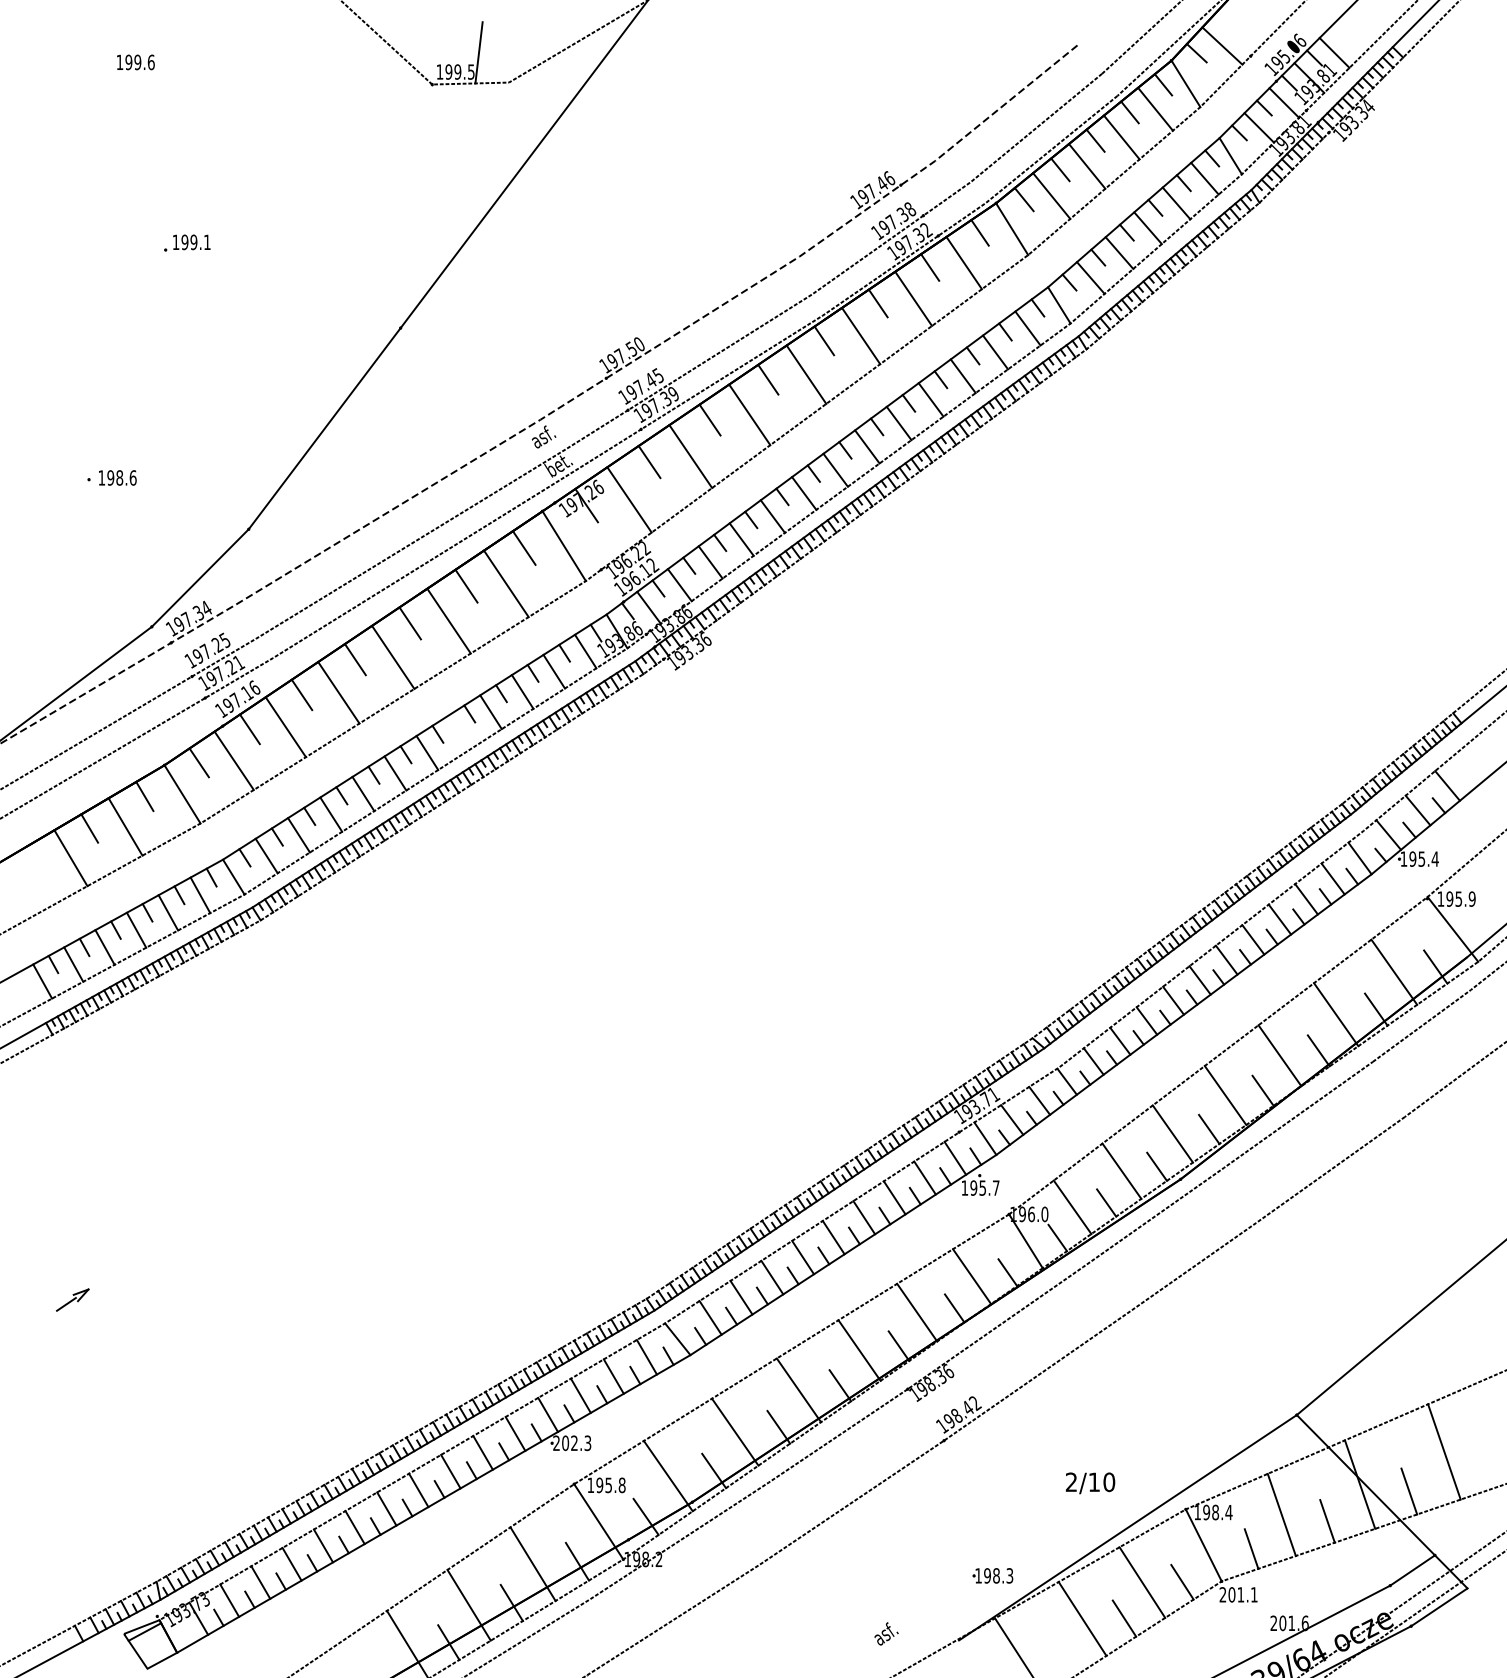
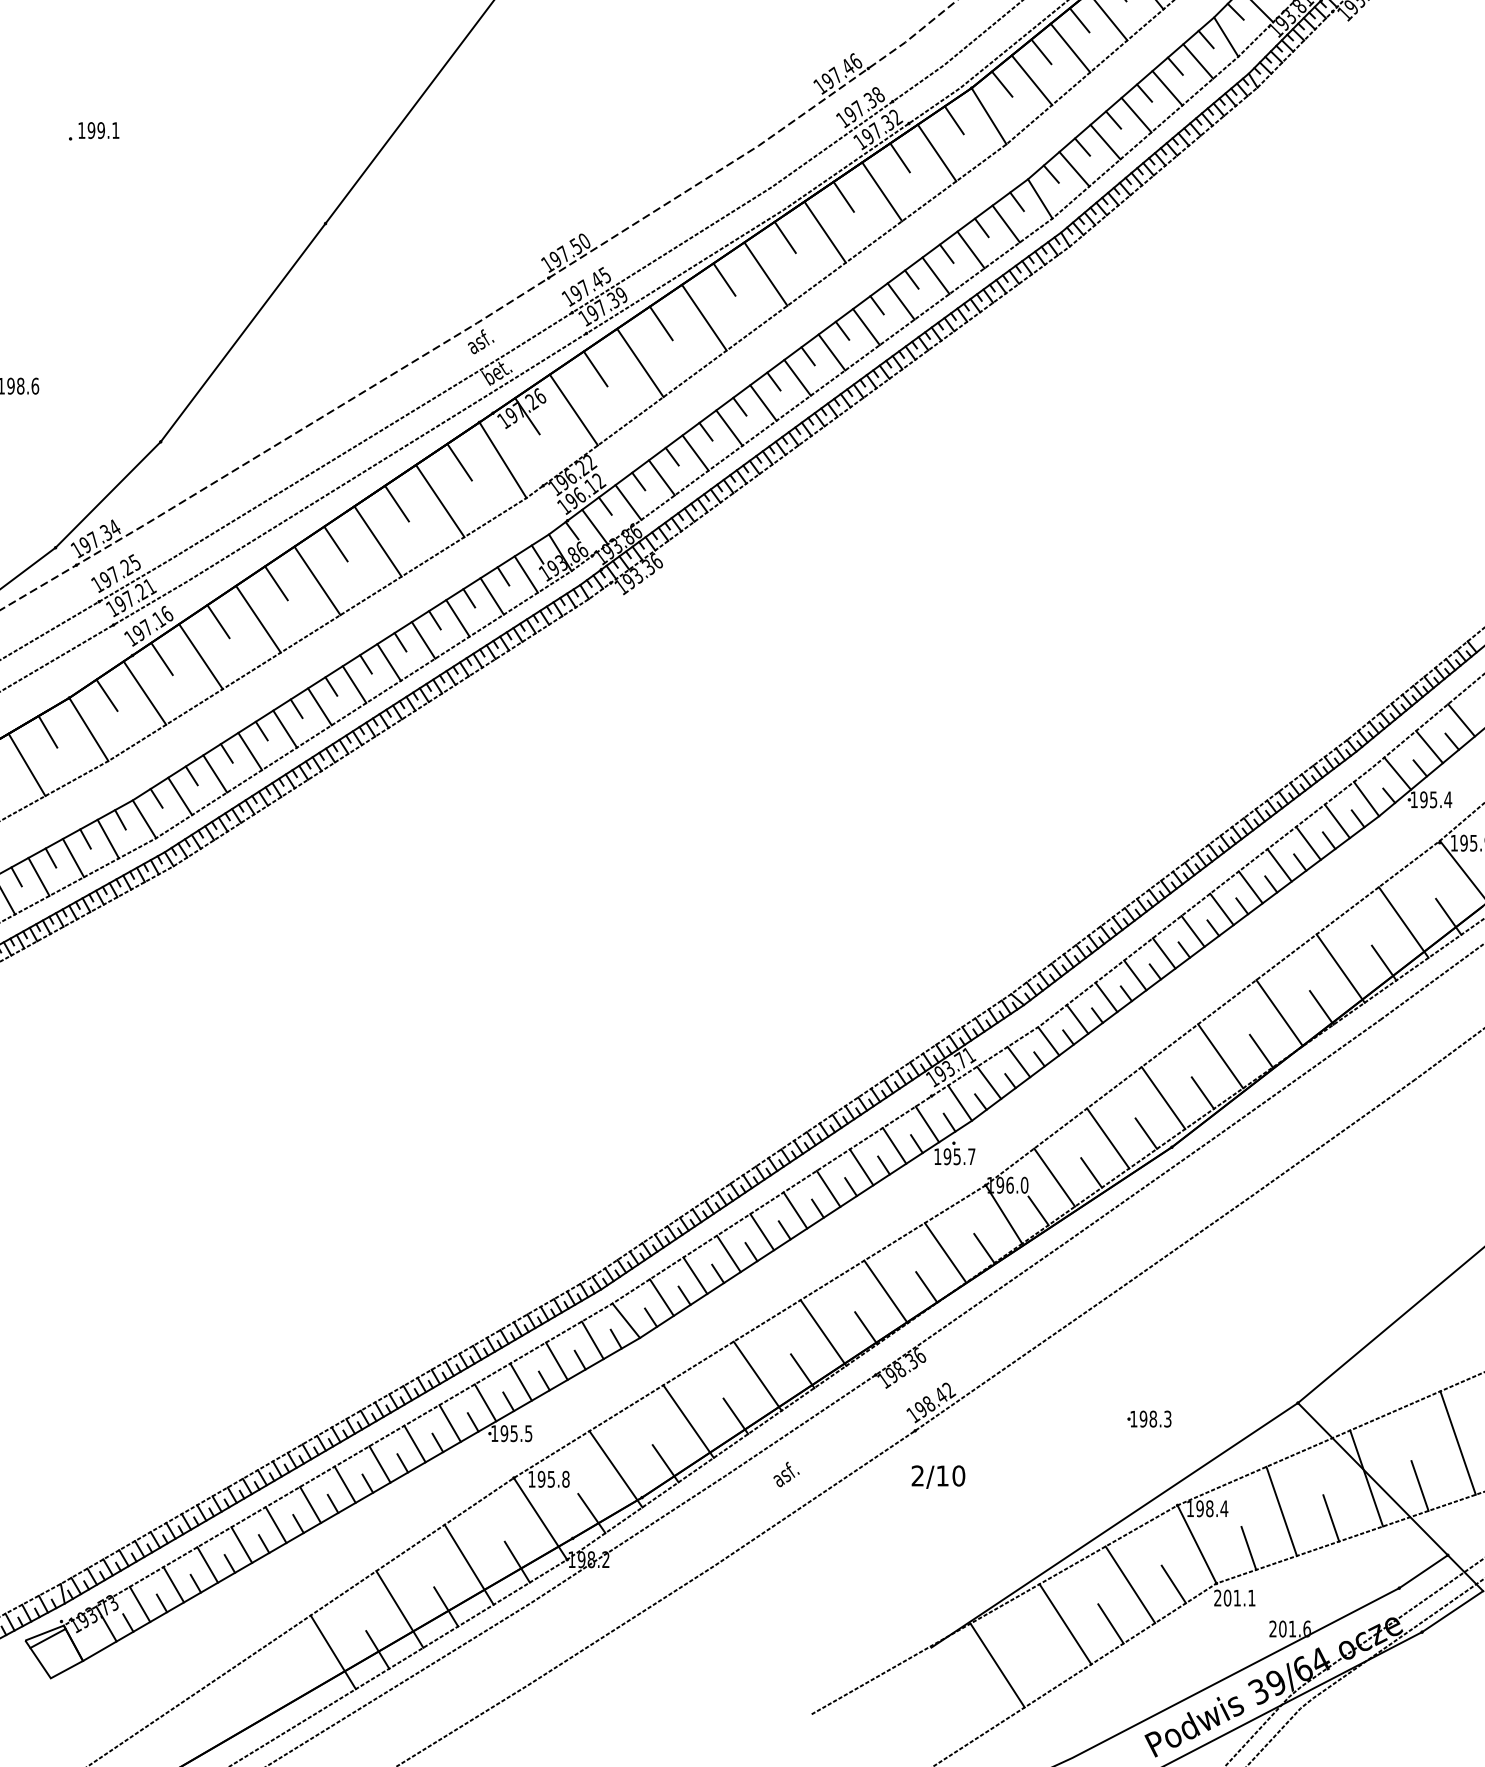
line: (459, 732) -> (389, 662), added
text: (572, 1443) -> (512, 1433), 202.3 -> 195.5
text: (1090, 1483) -> (938, 1477), moved
part: (992, 1575) -> (1148, 1418), moved
text: (886, 1633) -> (786, 1474), moved

